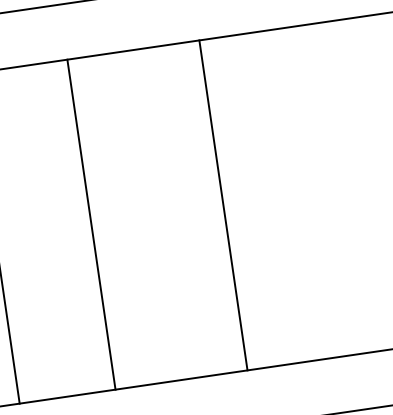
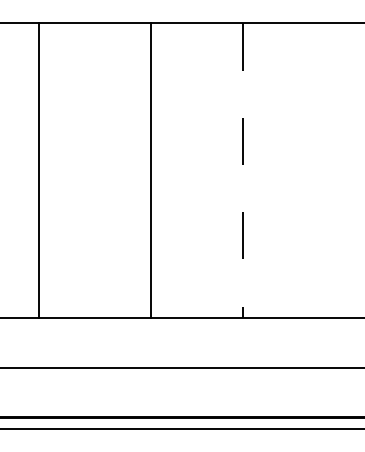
line: (223, 204) -> (243, 170), solid -> dashed
line: (91, 224) -> (151, 170), moved

